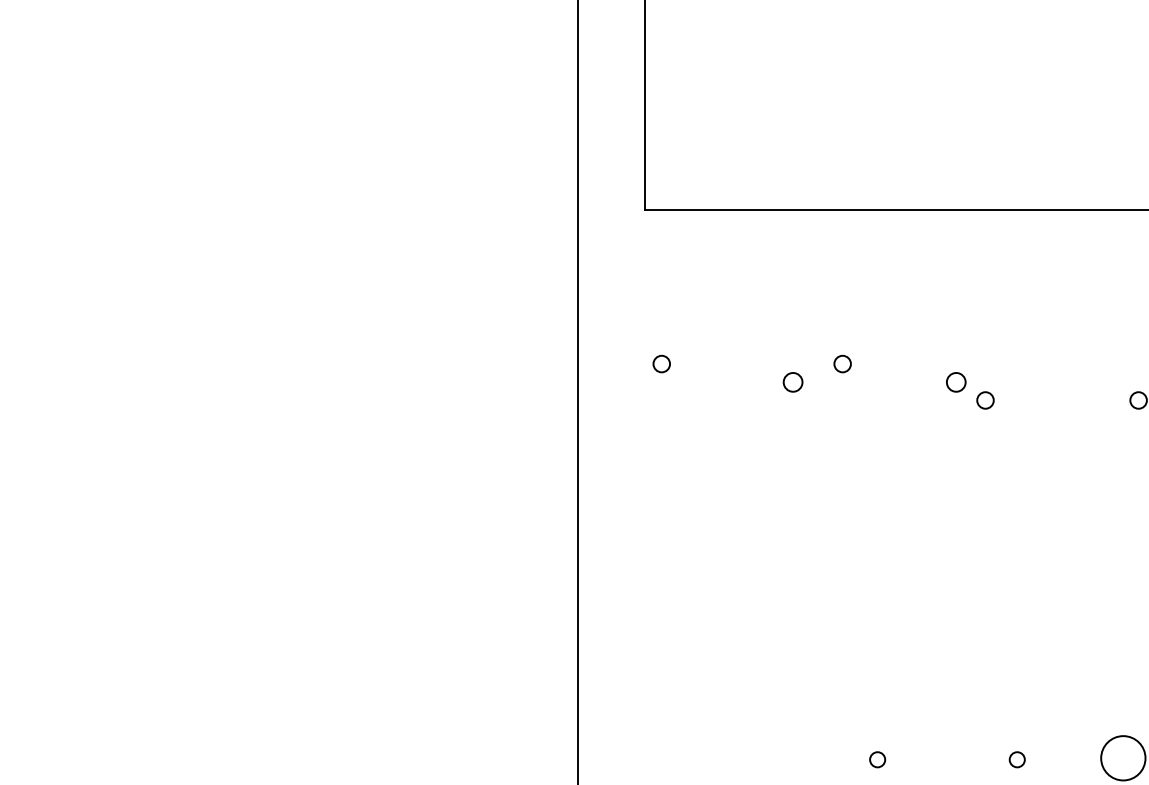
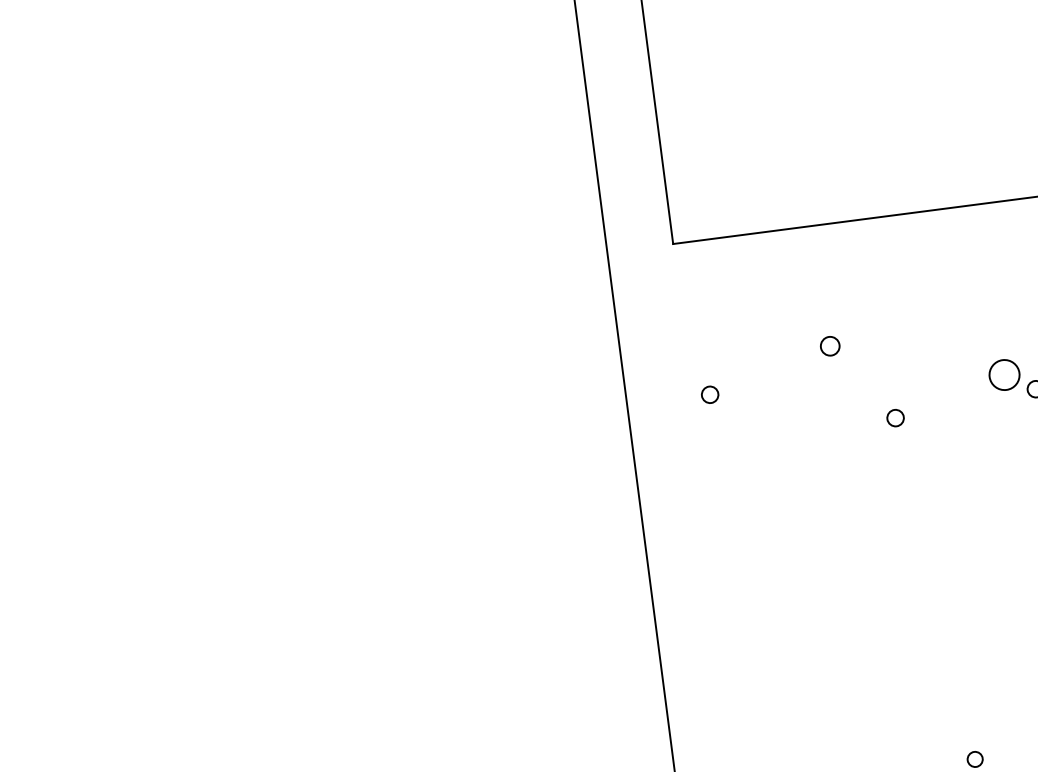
circle: (842, 363) -> (895, 417), moved
circle: (955, 381) -> (1003, 374), size x1.6
circle: (792, 382) -> (829, 346), moved

